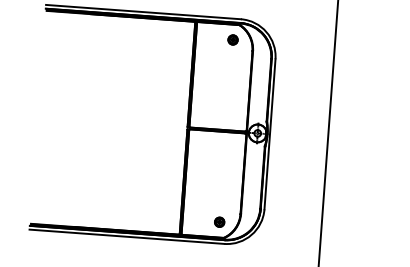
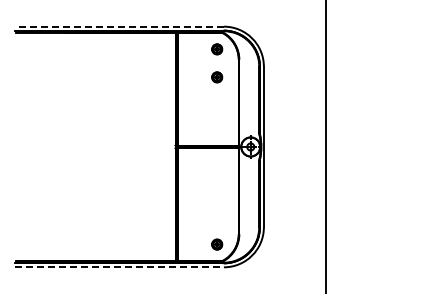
line: (143, 11) -> (119, 26), solid -> dashed
part: (231, 66) -> (217, 77), added
line: (127, 237) -> (120, 267), solid -> dashed

